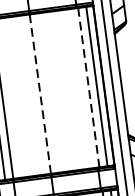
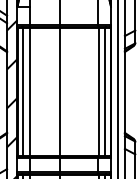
line: (88, 87) -> (98, 91), dashed -> solid
line: (39, 94) -> (59, 91), dashed -> solid

